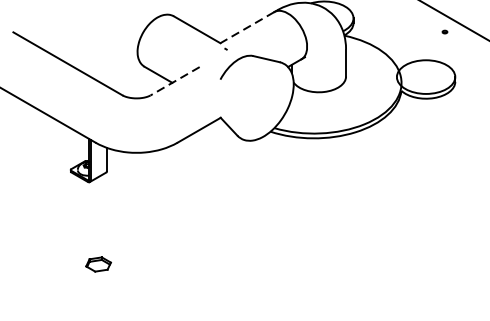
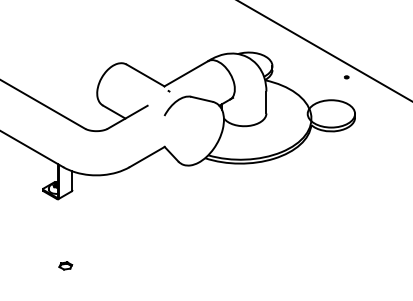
line: (246, 28) -> (185, 74), dashed -> solid
line: (174, 81) -> (127, 117), dashed -> solid
part: (98, 263) -> (65, 265), size x0.62

